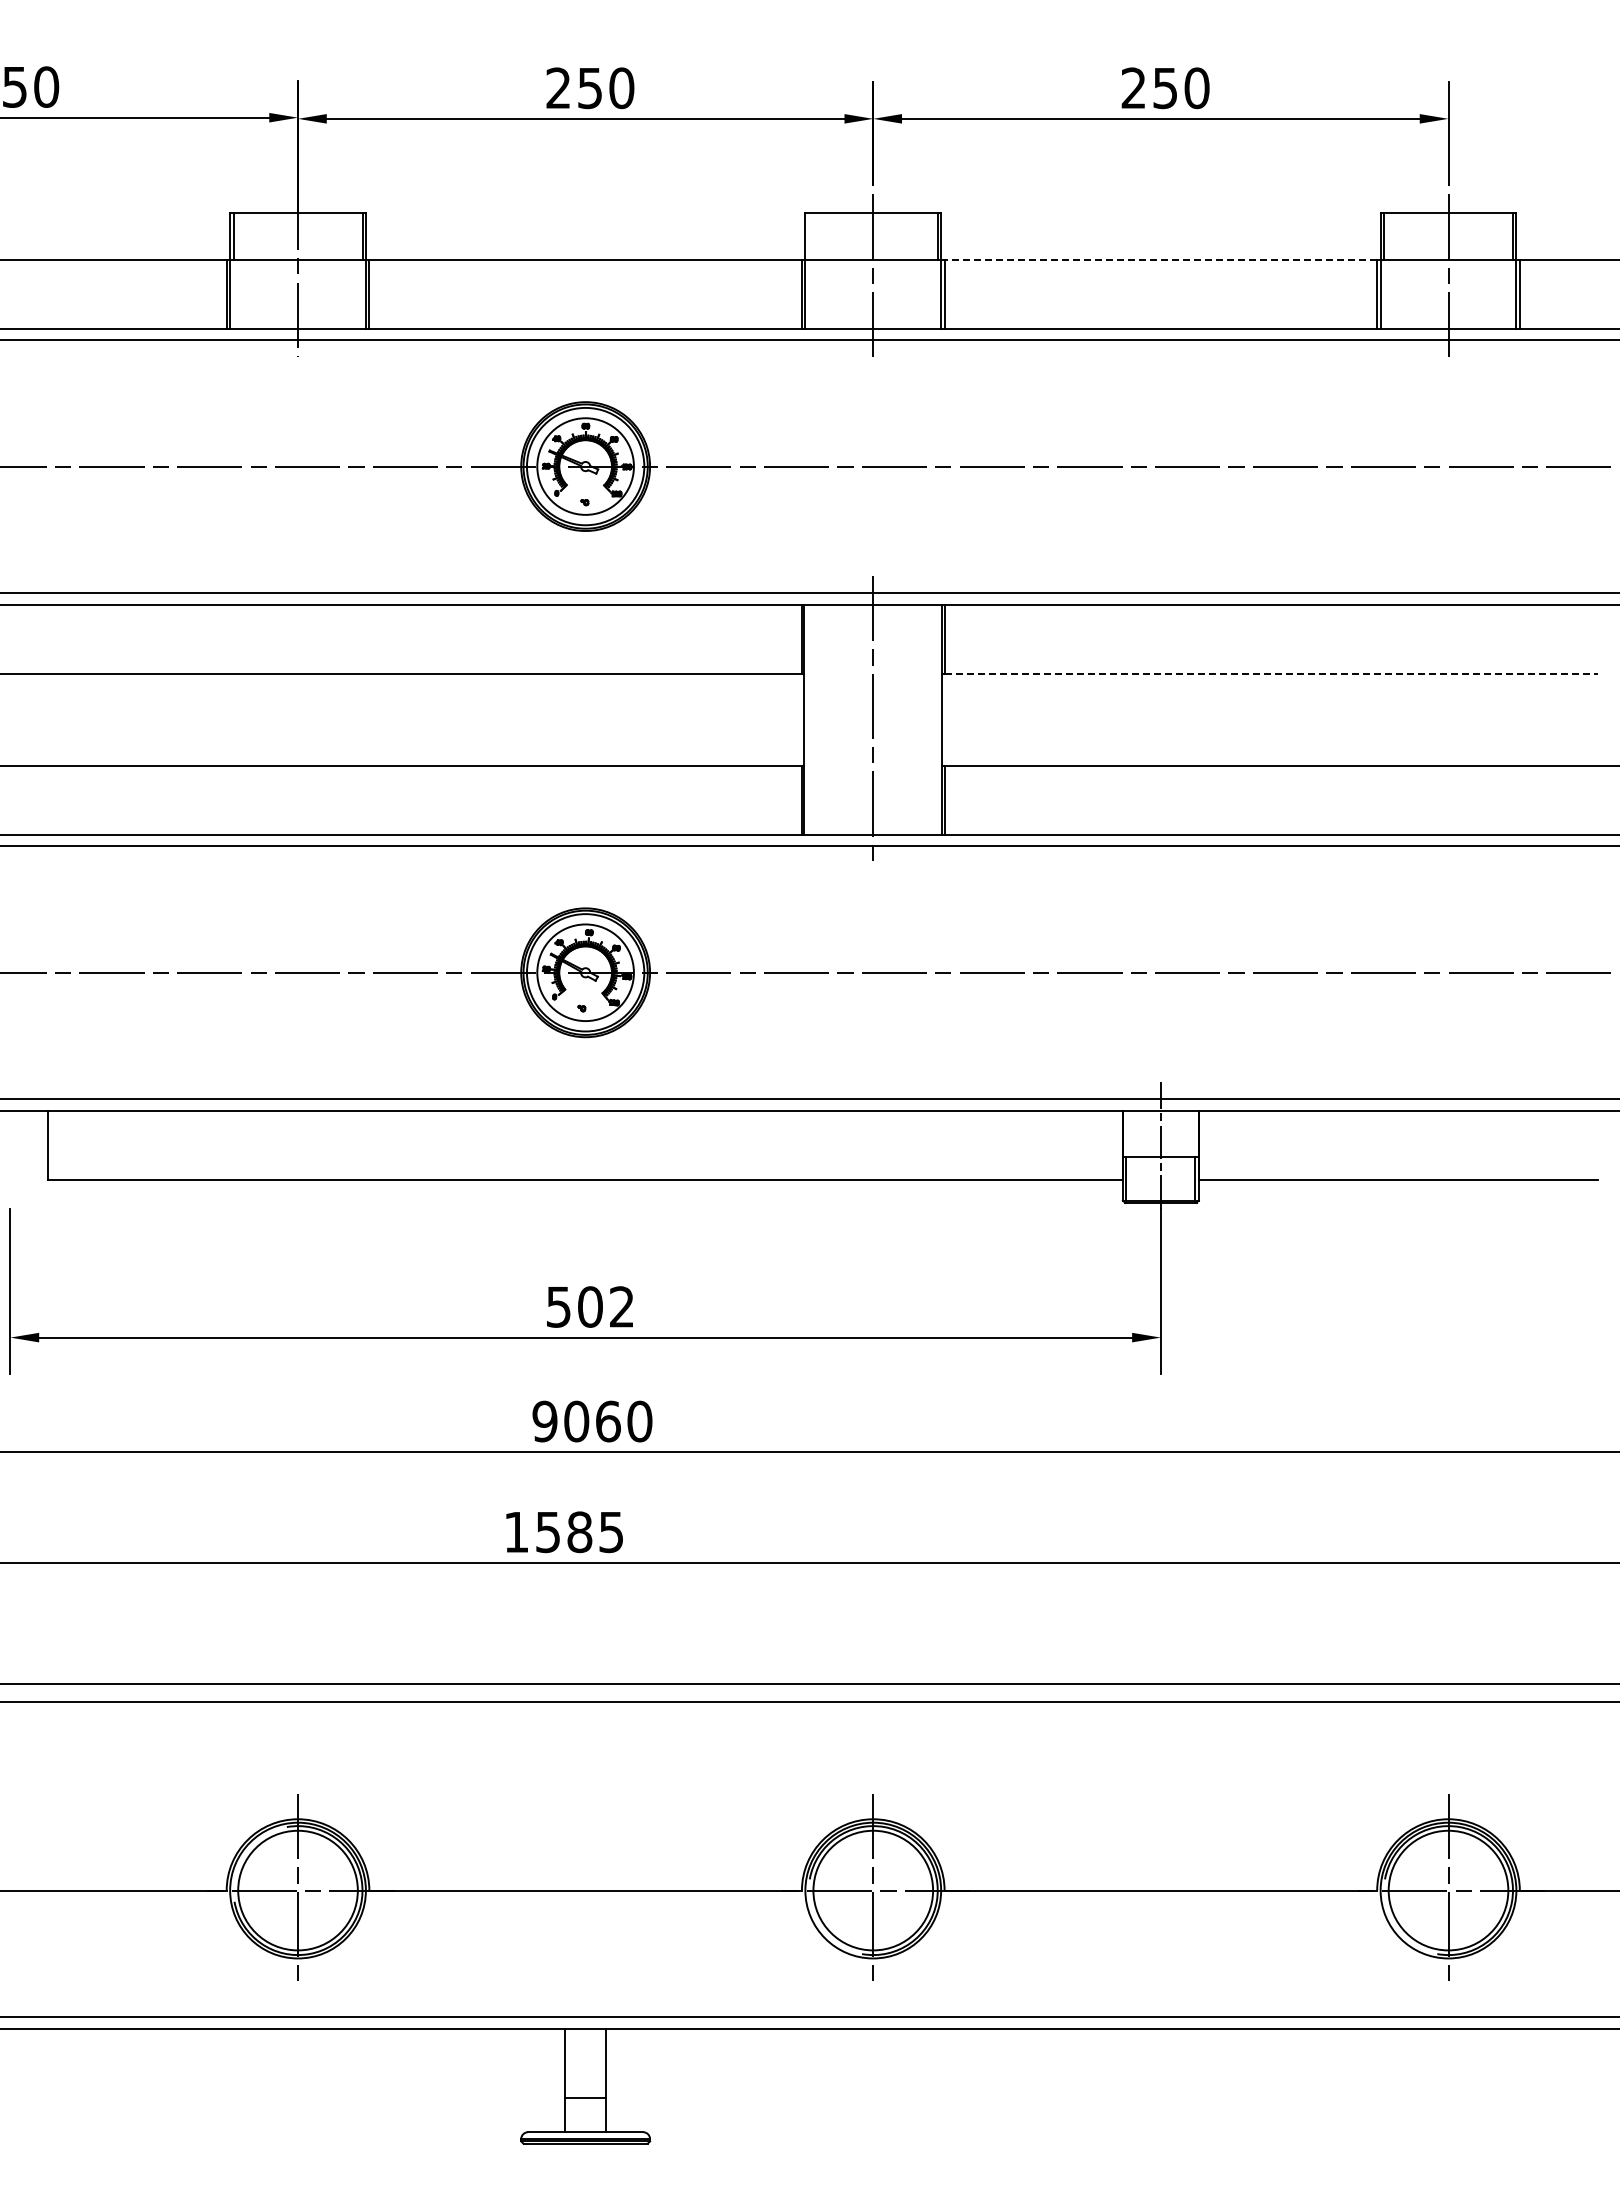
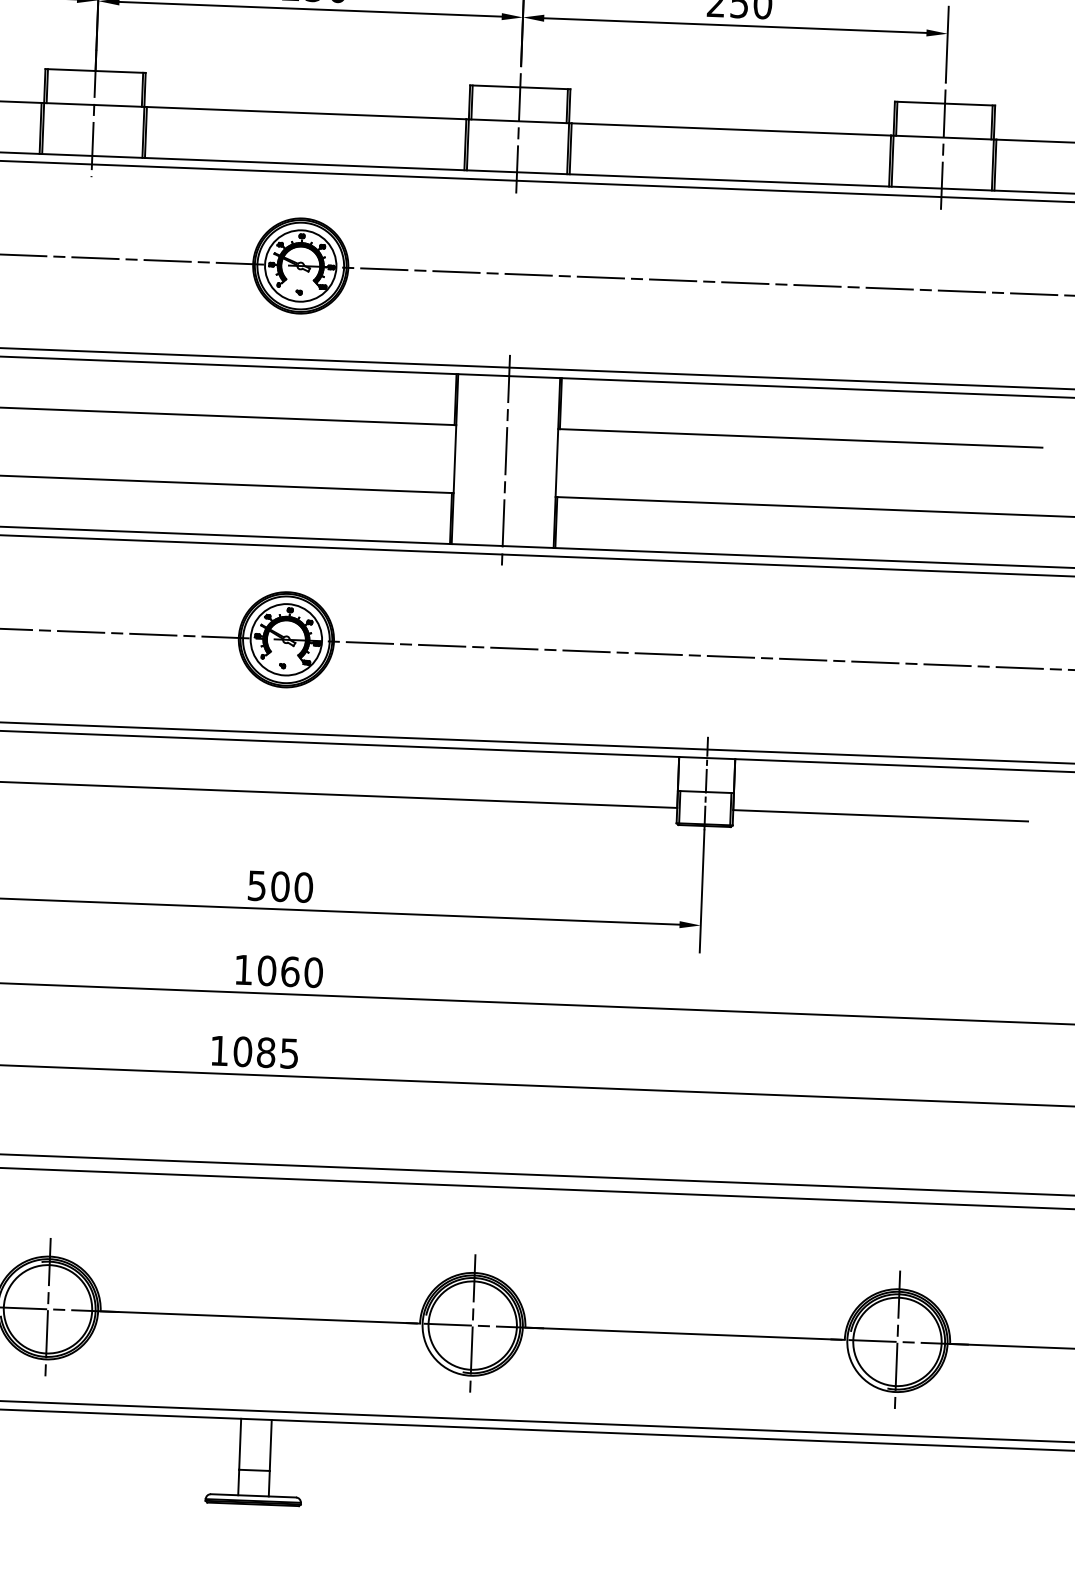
line: (808, 236) -> (471, 102), added
line: (1160, 259) -> (731, 129), dashed -> solid
line: (1271, 673) -> (801, 438), dashed -> solid
text: (621, 1306) -> (303, 887), 502 -> 500
text: (544, 1421) -> (243, 969), 9060 -> 1060
text: (547, 1532) -> (242, 1051), 1585 -> 1085

